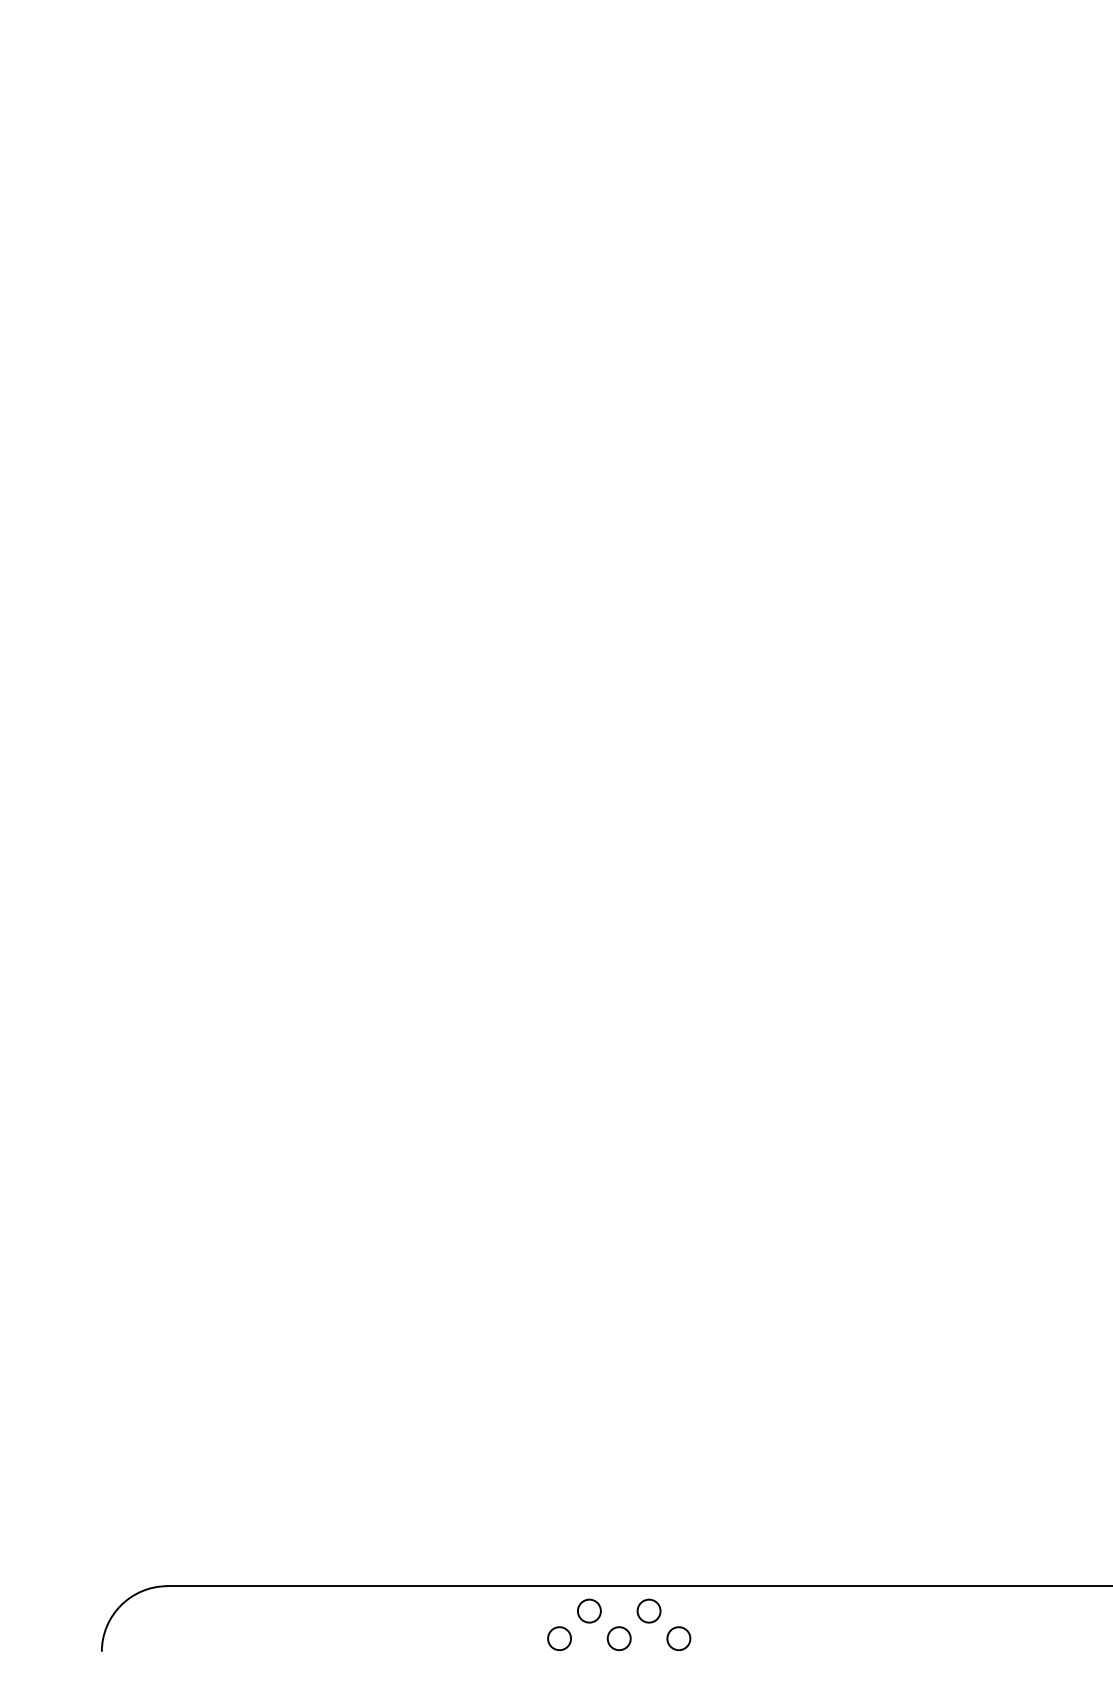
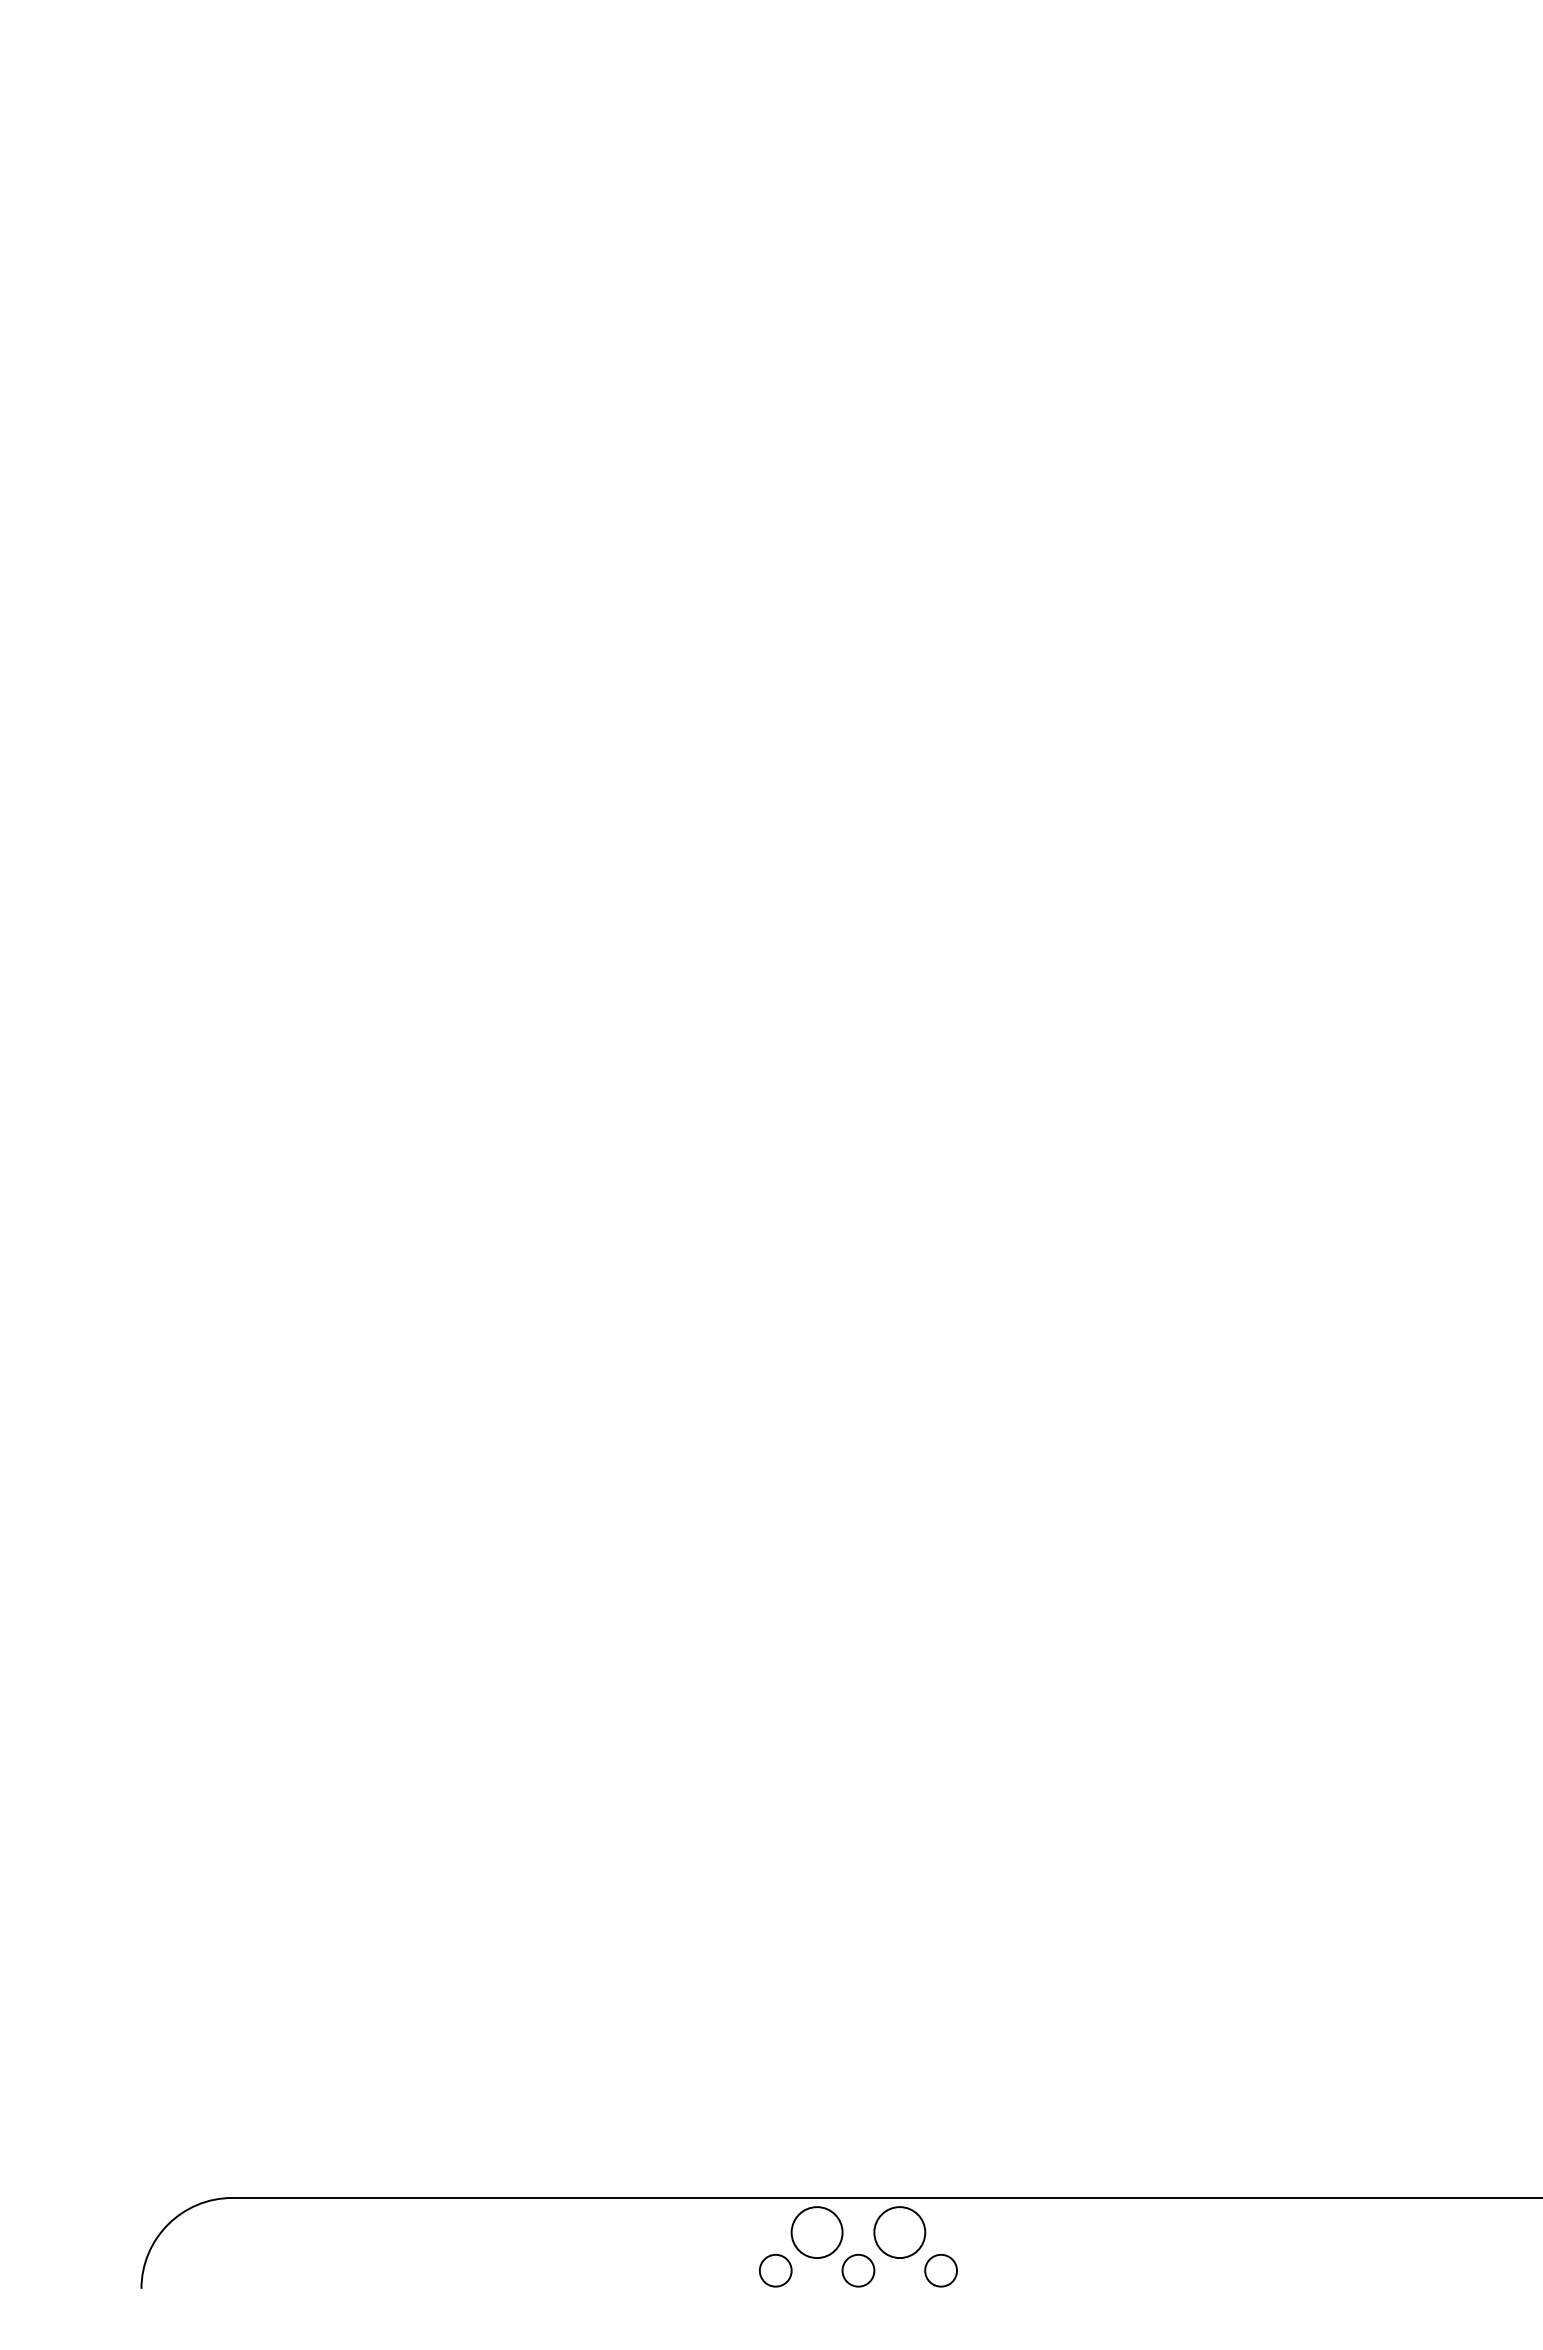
circle: (589, 1611) -> (817, 2232), size x1.6
circle: (648, 1611) -> (899, 2232), size x1.6

